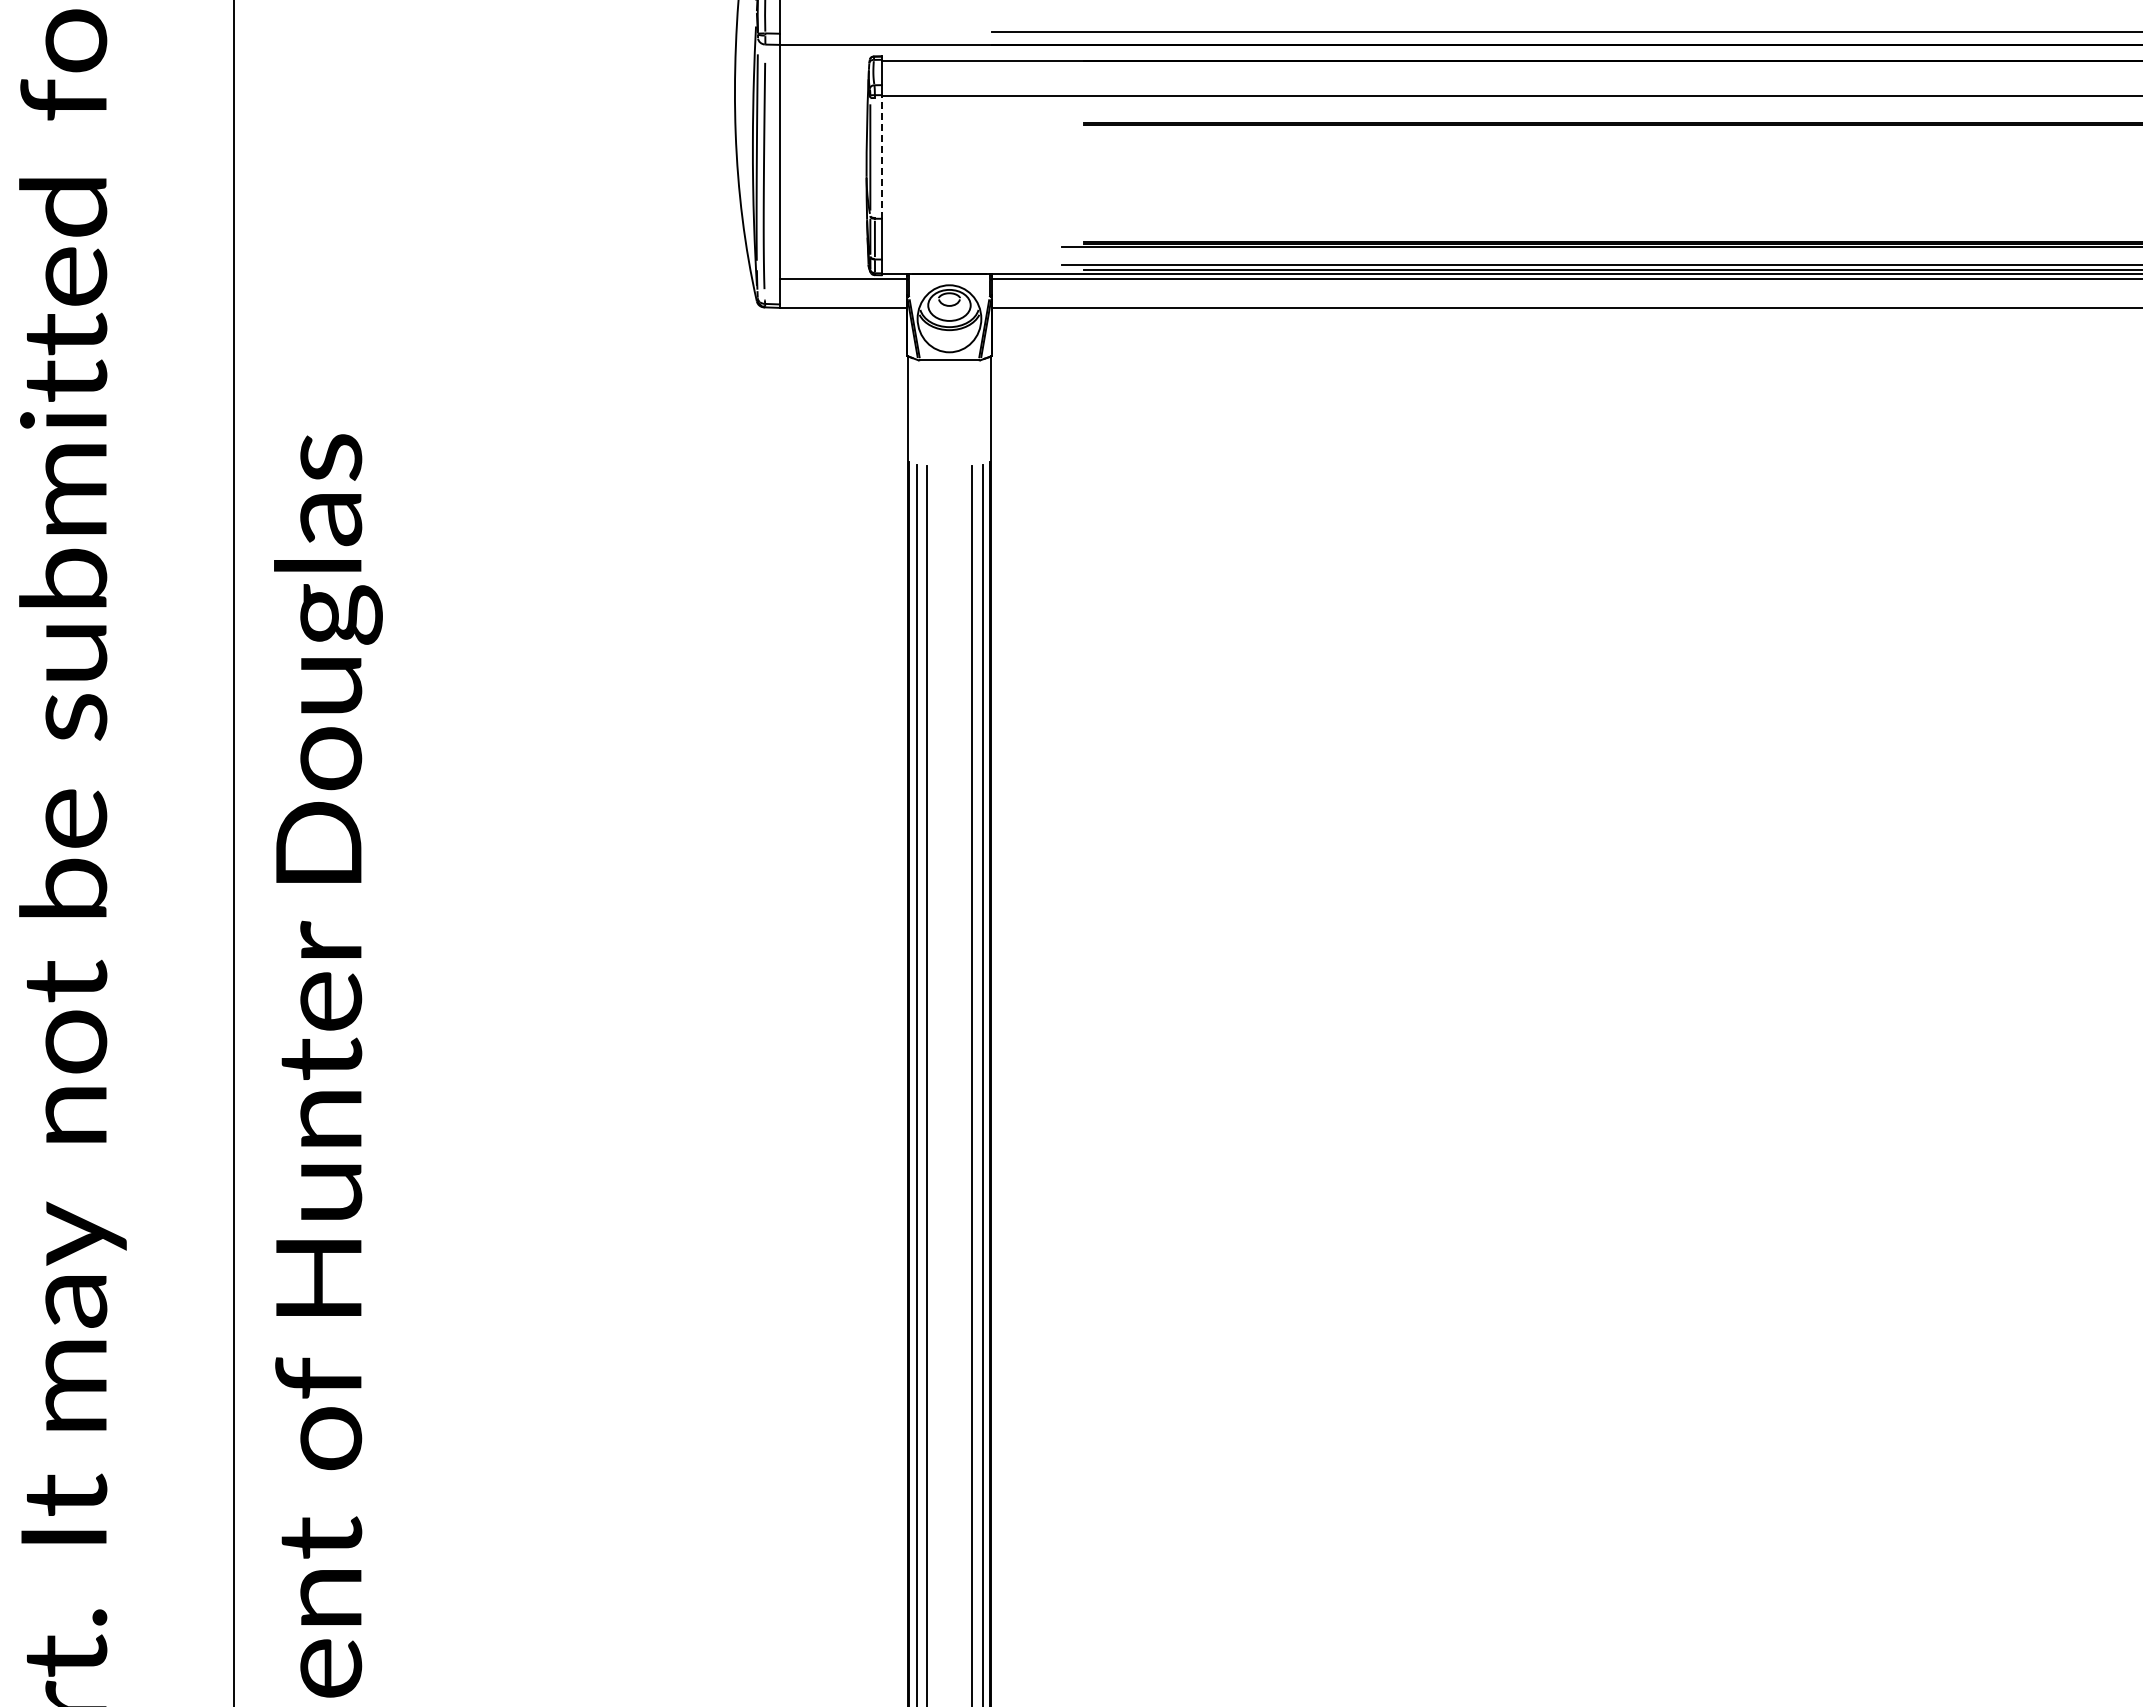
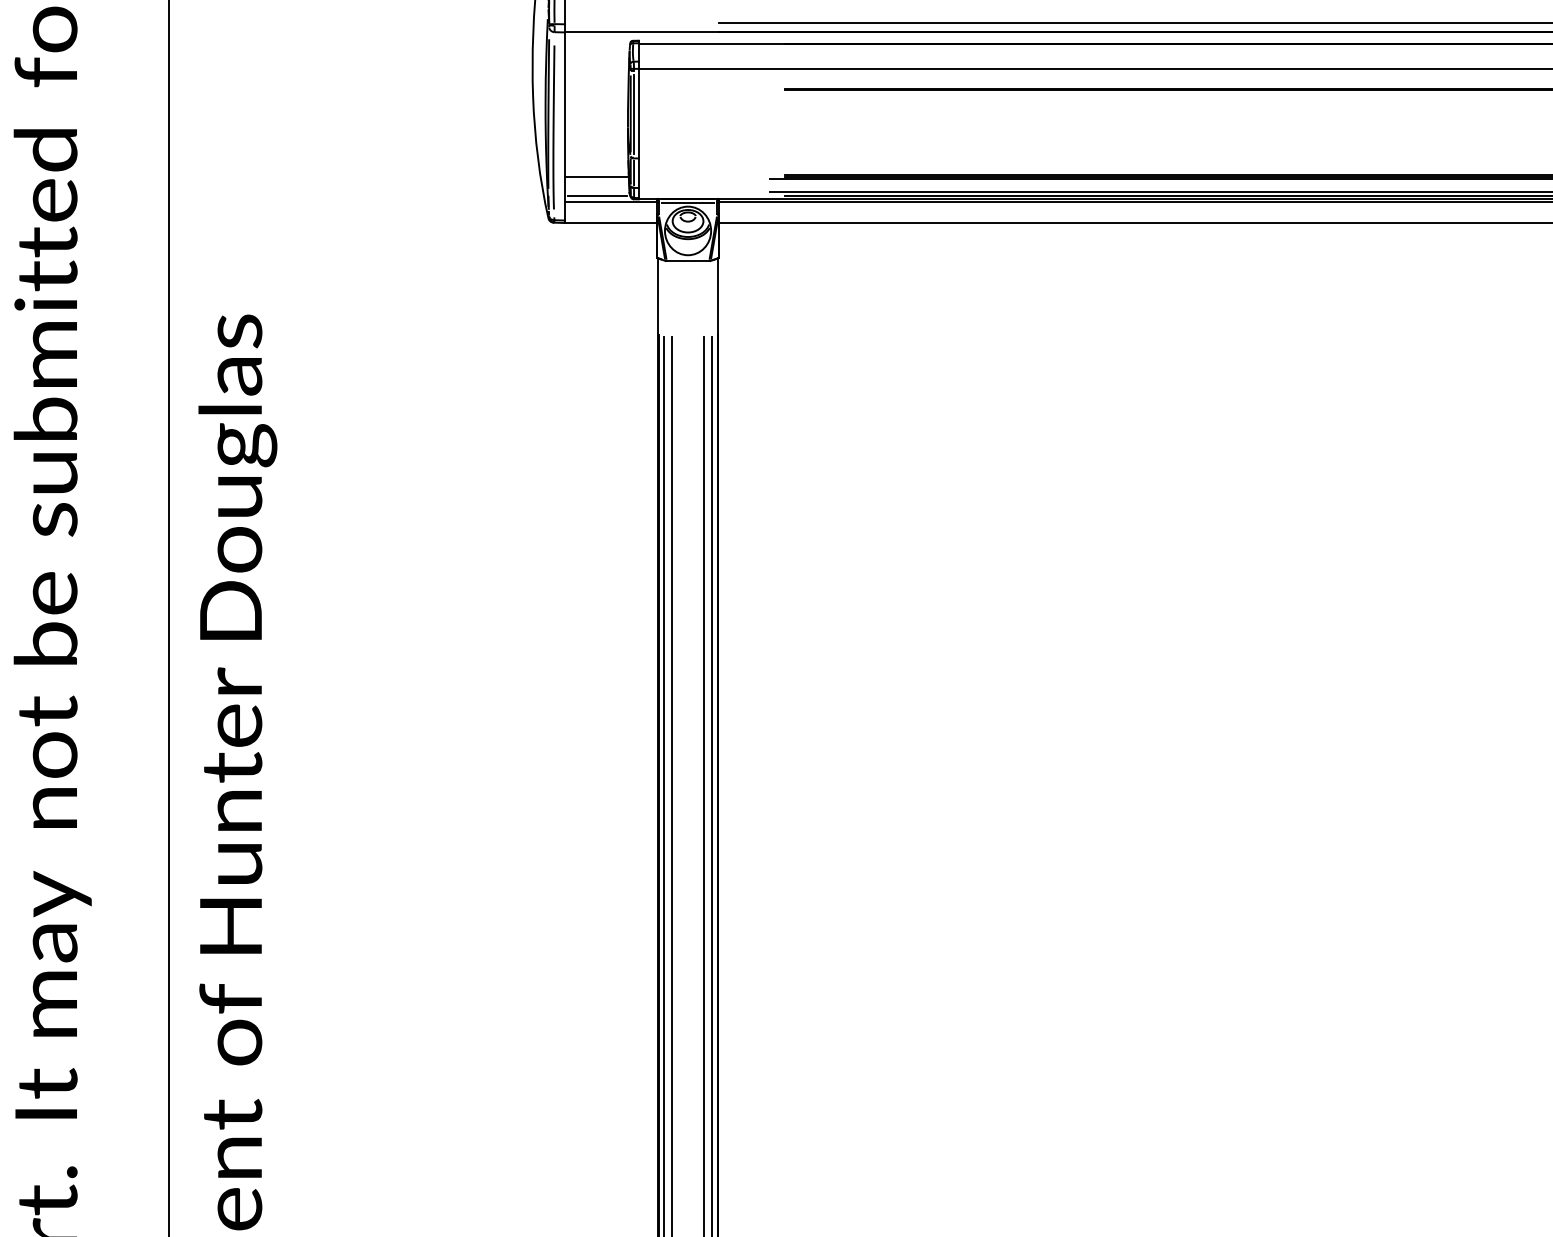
line: (881, 156) -> (638, 113), dashed -> solid
line: (874, 158) -> (633, 114), added
line: (823, 244) -> (596, 177), added
line: (824, 270) -> (597, 195), added
line: (949, 279) -> (688, 202), added

